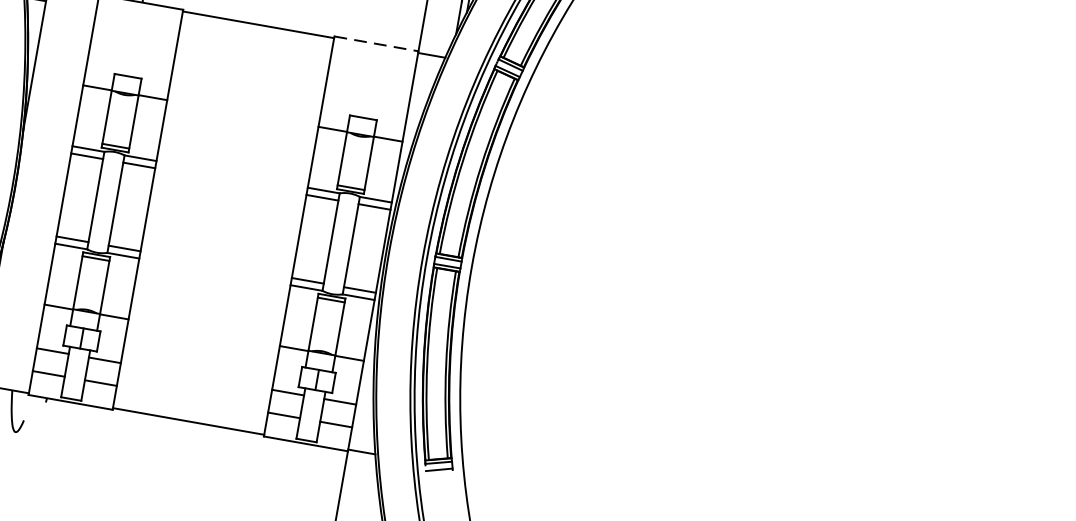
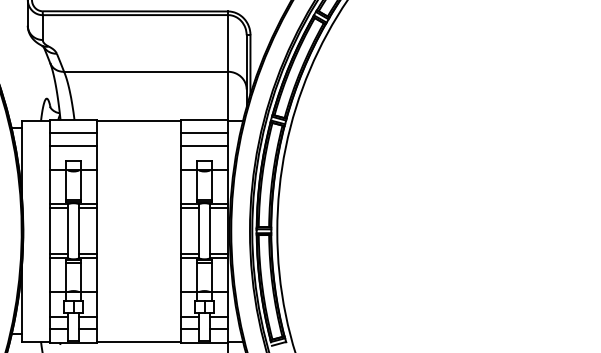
line: (136, 26) -> (73, 133), added
line: (378, 43) -> (205, 119), dashed -> solid
line: (132, 48) -> (73, 145), added
line: (372, 68) -> (204, 133), added
line: (368, 89) -> (204, 145), added

